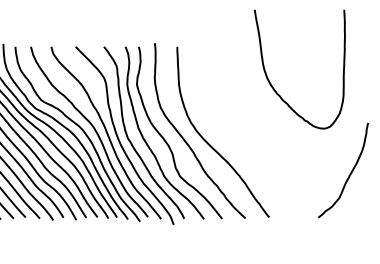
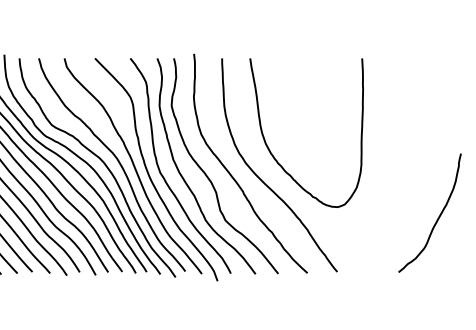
curve: (273, 86) -> (273, 154), moved

